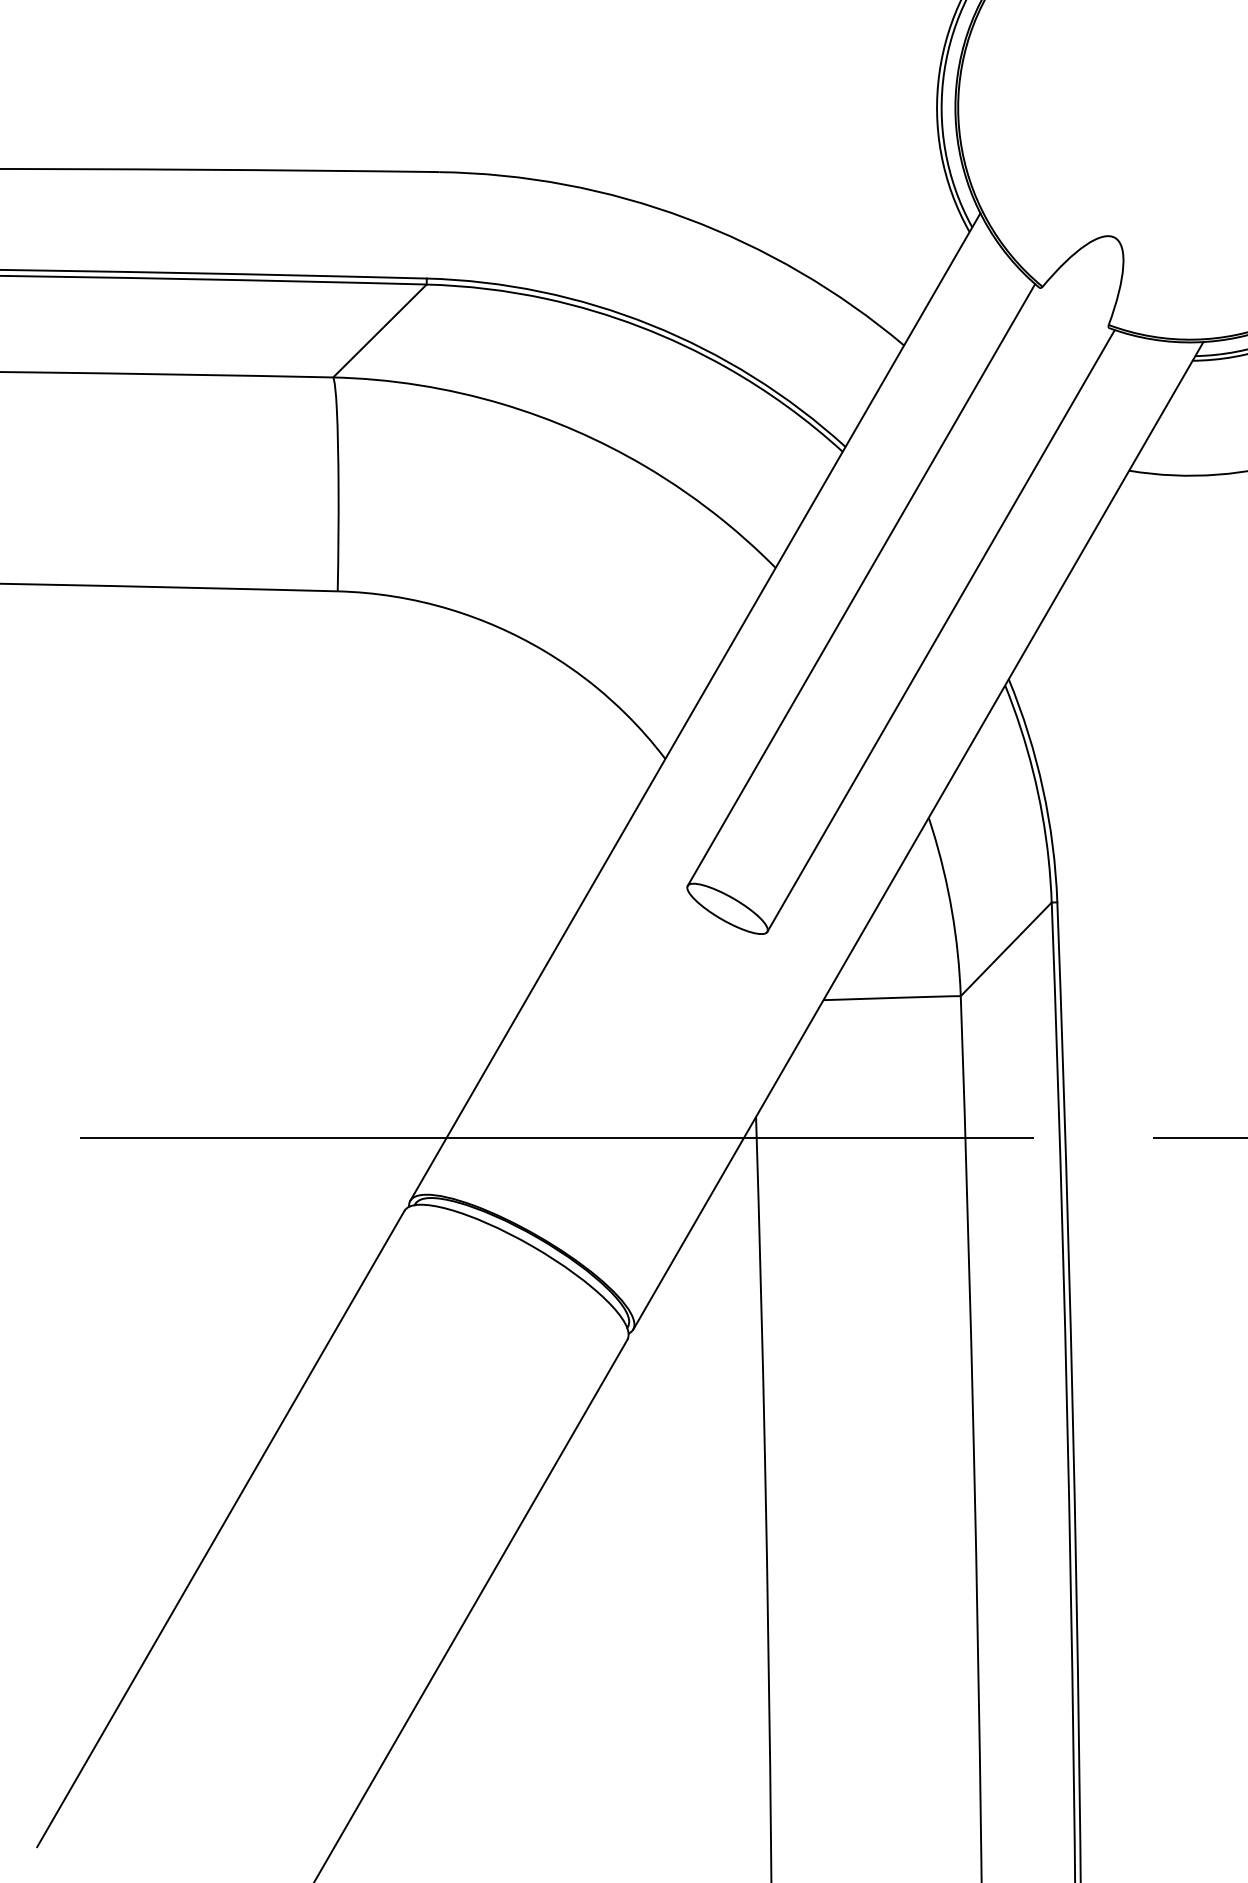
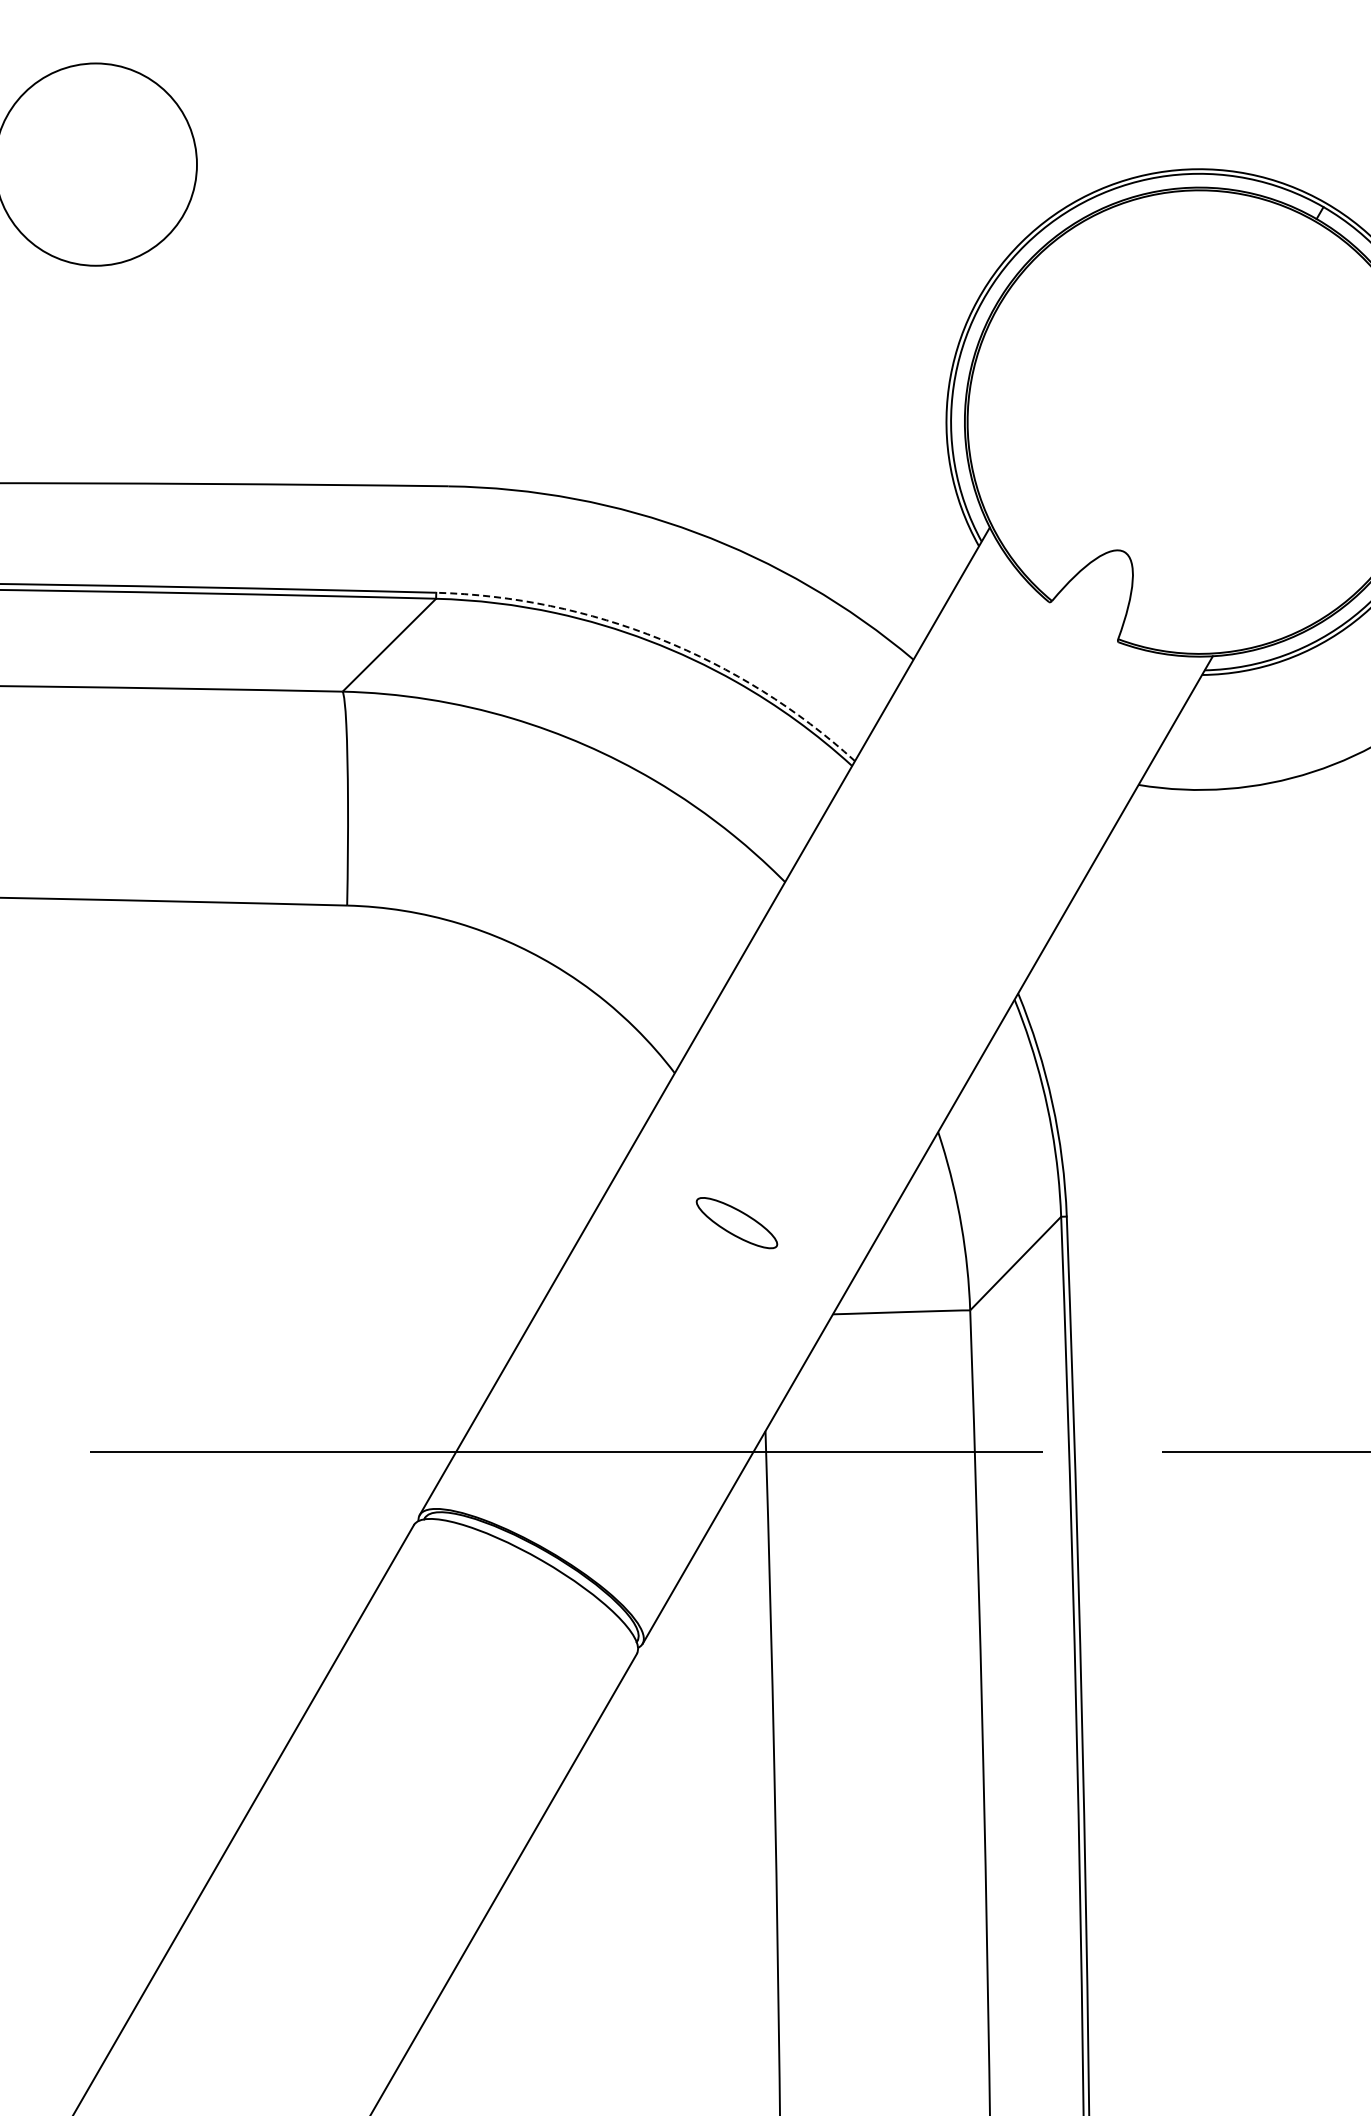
arc: (651, 325) -> (660, 639), solid -> dashed
line: (861, 585) -> (870, 899), removed
line: (941, 631) -> (950, 945), removed

